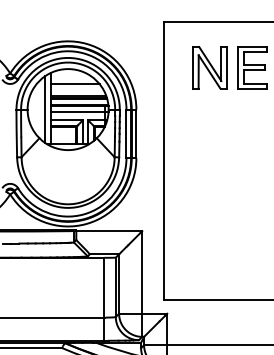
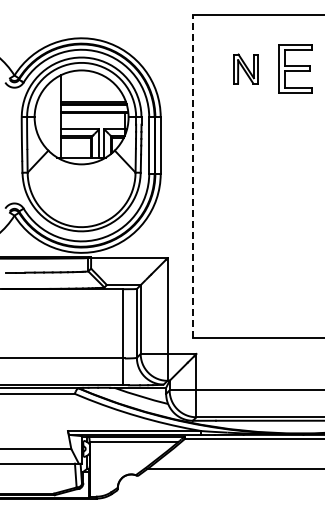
part: (209, 67) -> (245, 68), size x0.6
line: (74, 84) -> (89, 88), removed
line: (44, 108) -> (54, 116), removed
line: (79, 112) -> (94, 120), removed
line: (164, 159) -> (193, 175), solid -> dashed

